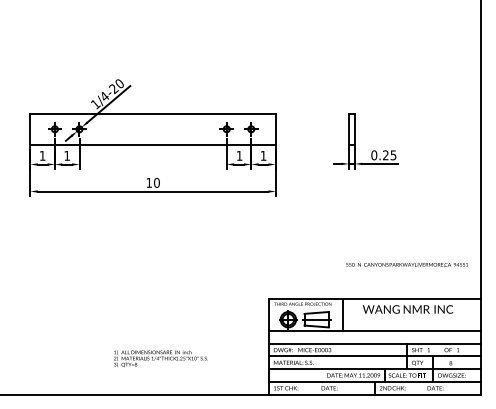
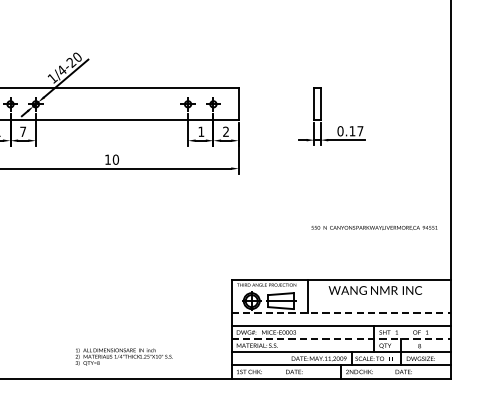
text: (66, 155) -> (22, 131), 1 -> 7
text: (263, 155) -> (226, 131), 1 -> 2
text: (389, 155) -> (356, 131), 0.25 -> 0.17
text: (406, 264) -> (373, 227), moved
line: (375, 331) -> (341, 313), solid -> dashed
line: (375, 356) -> (341, 339), solid -> dashed
text: (160, 358) -> (123, 356), moved

